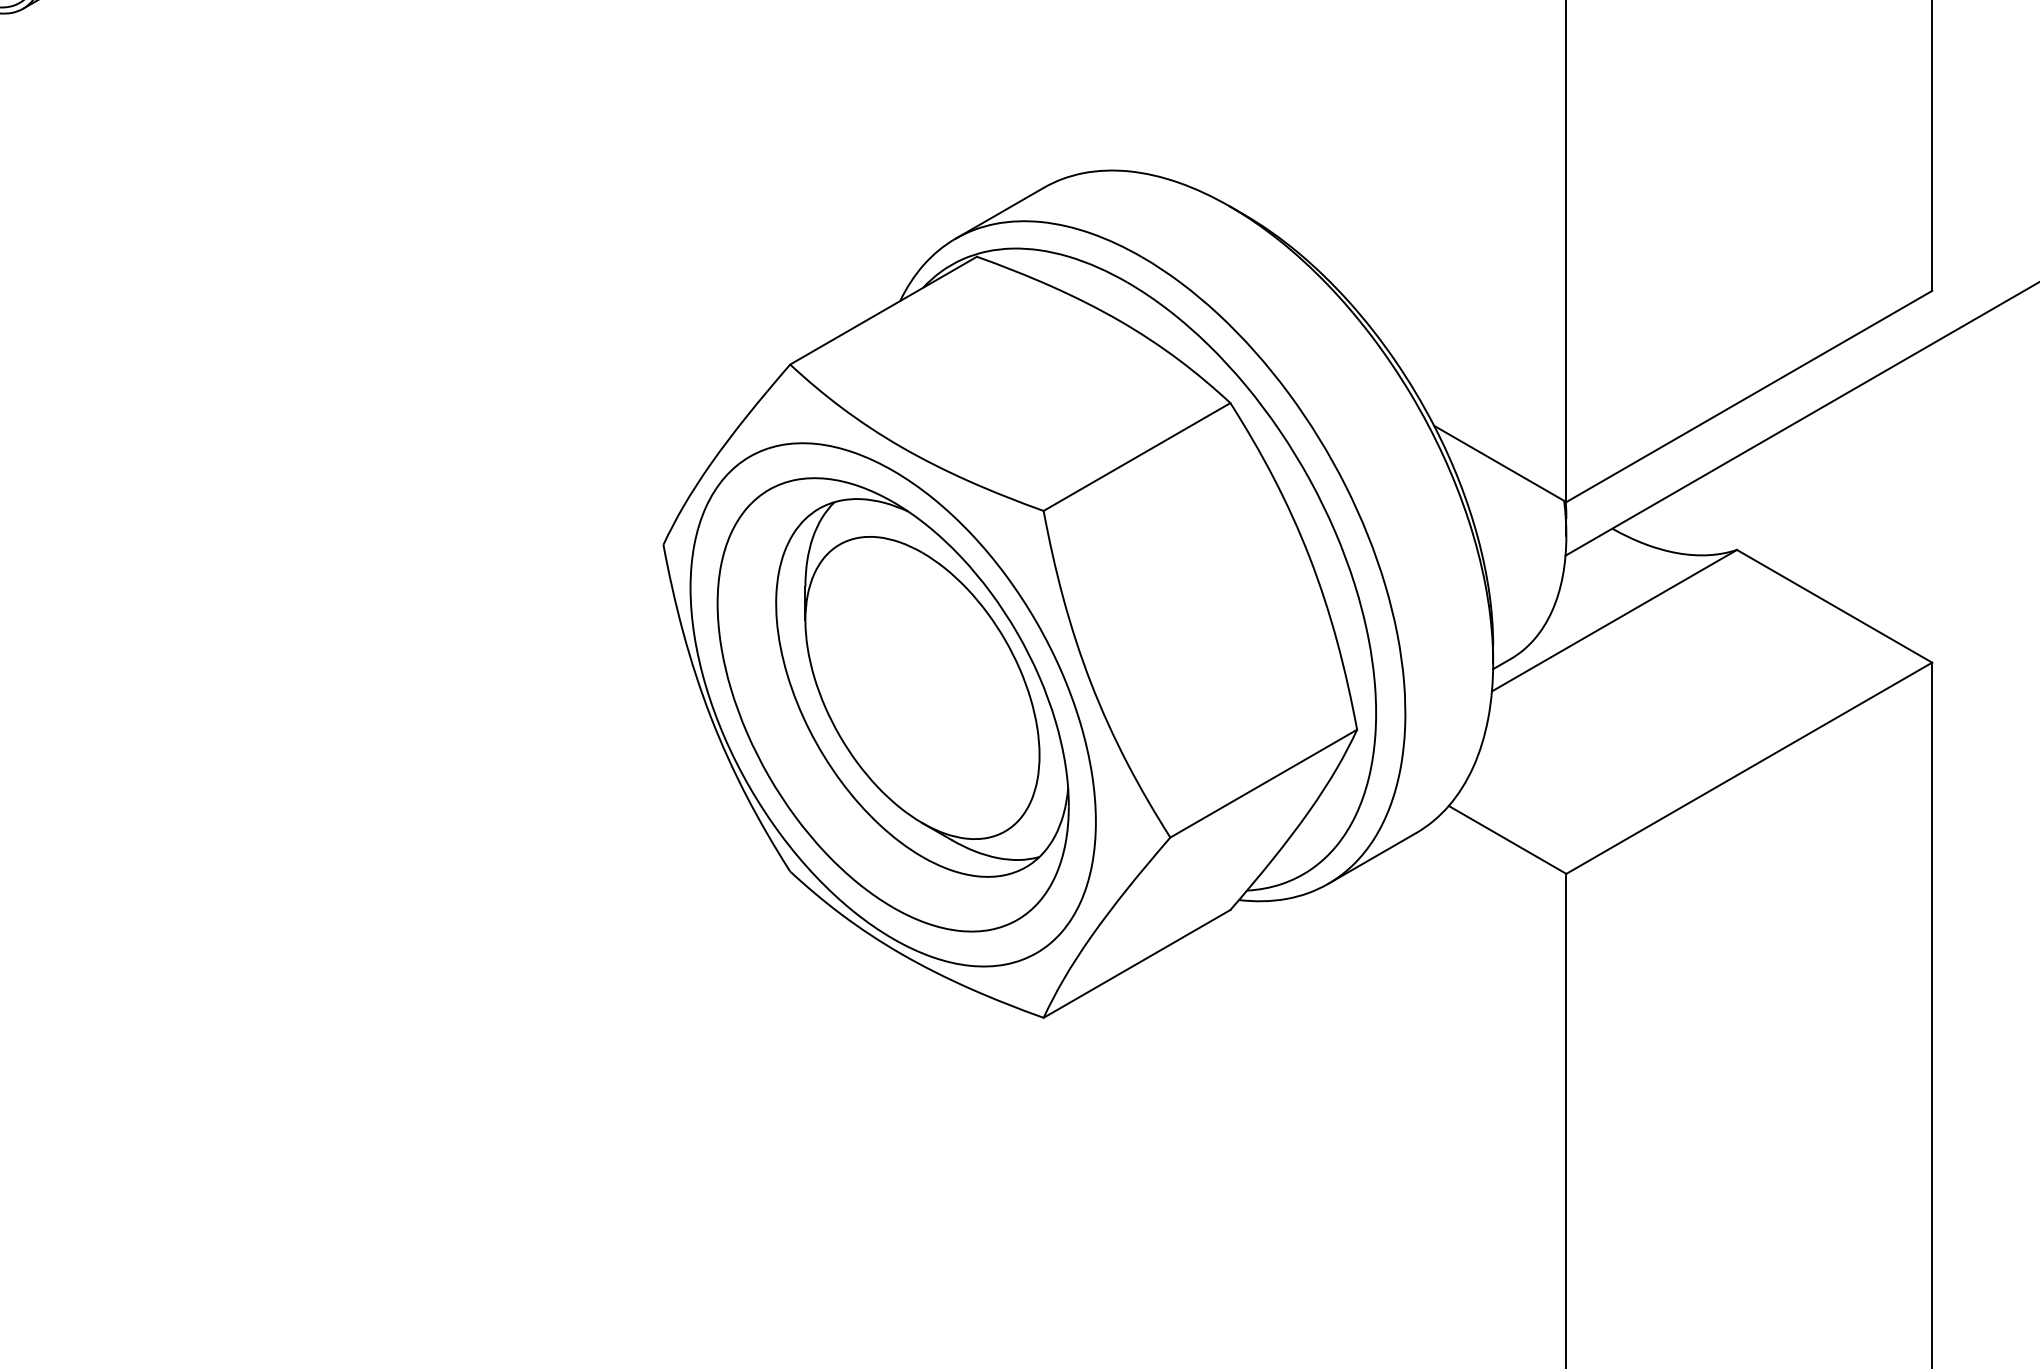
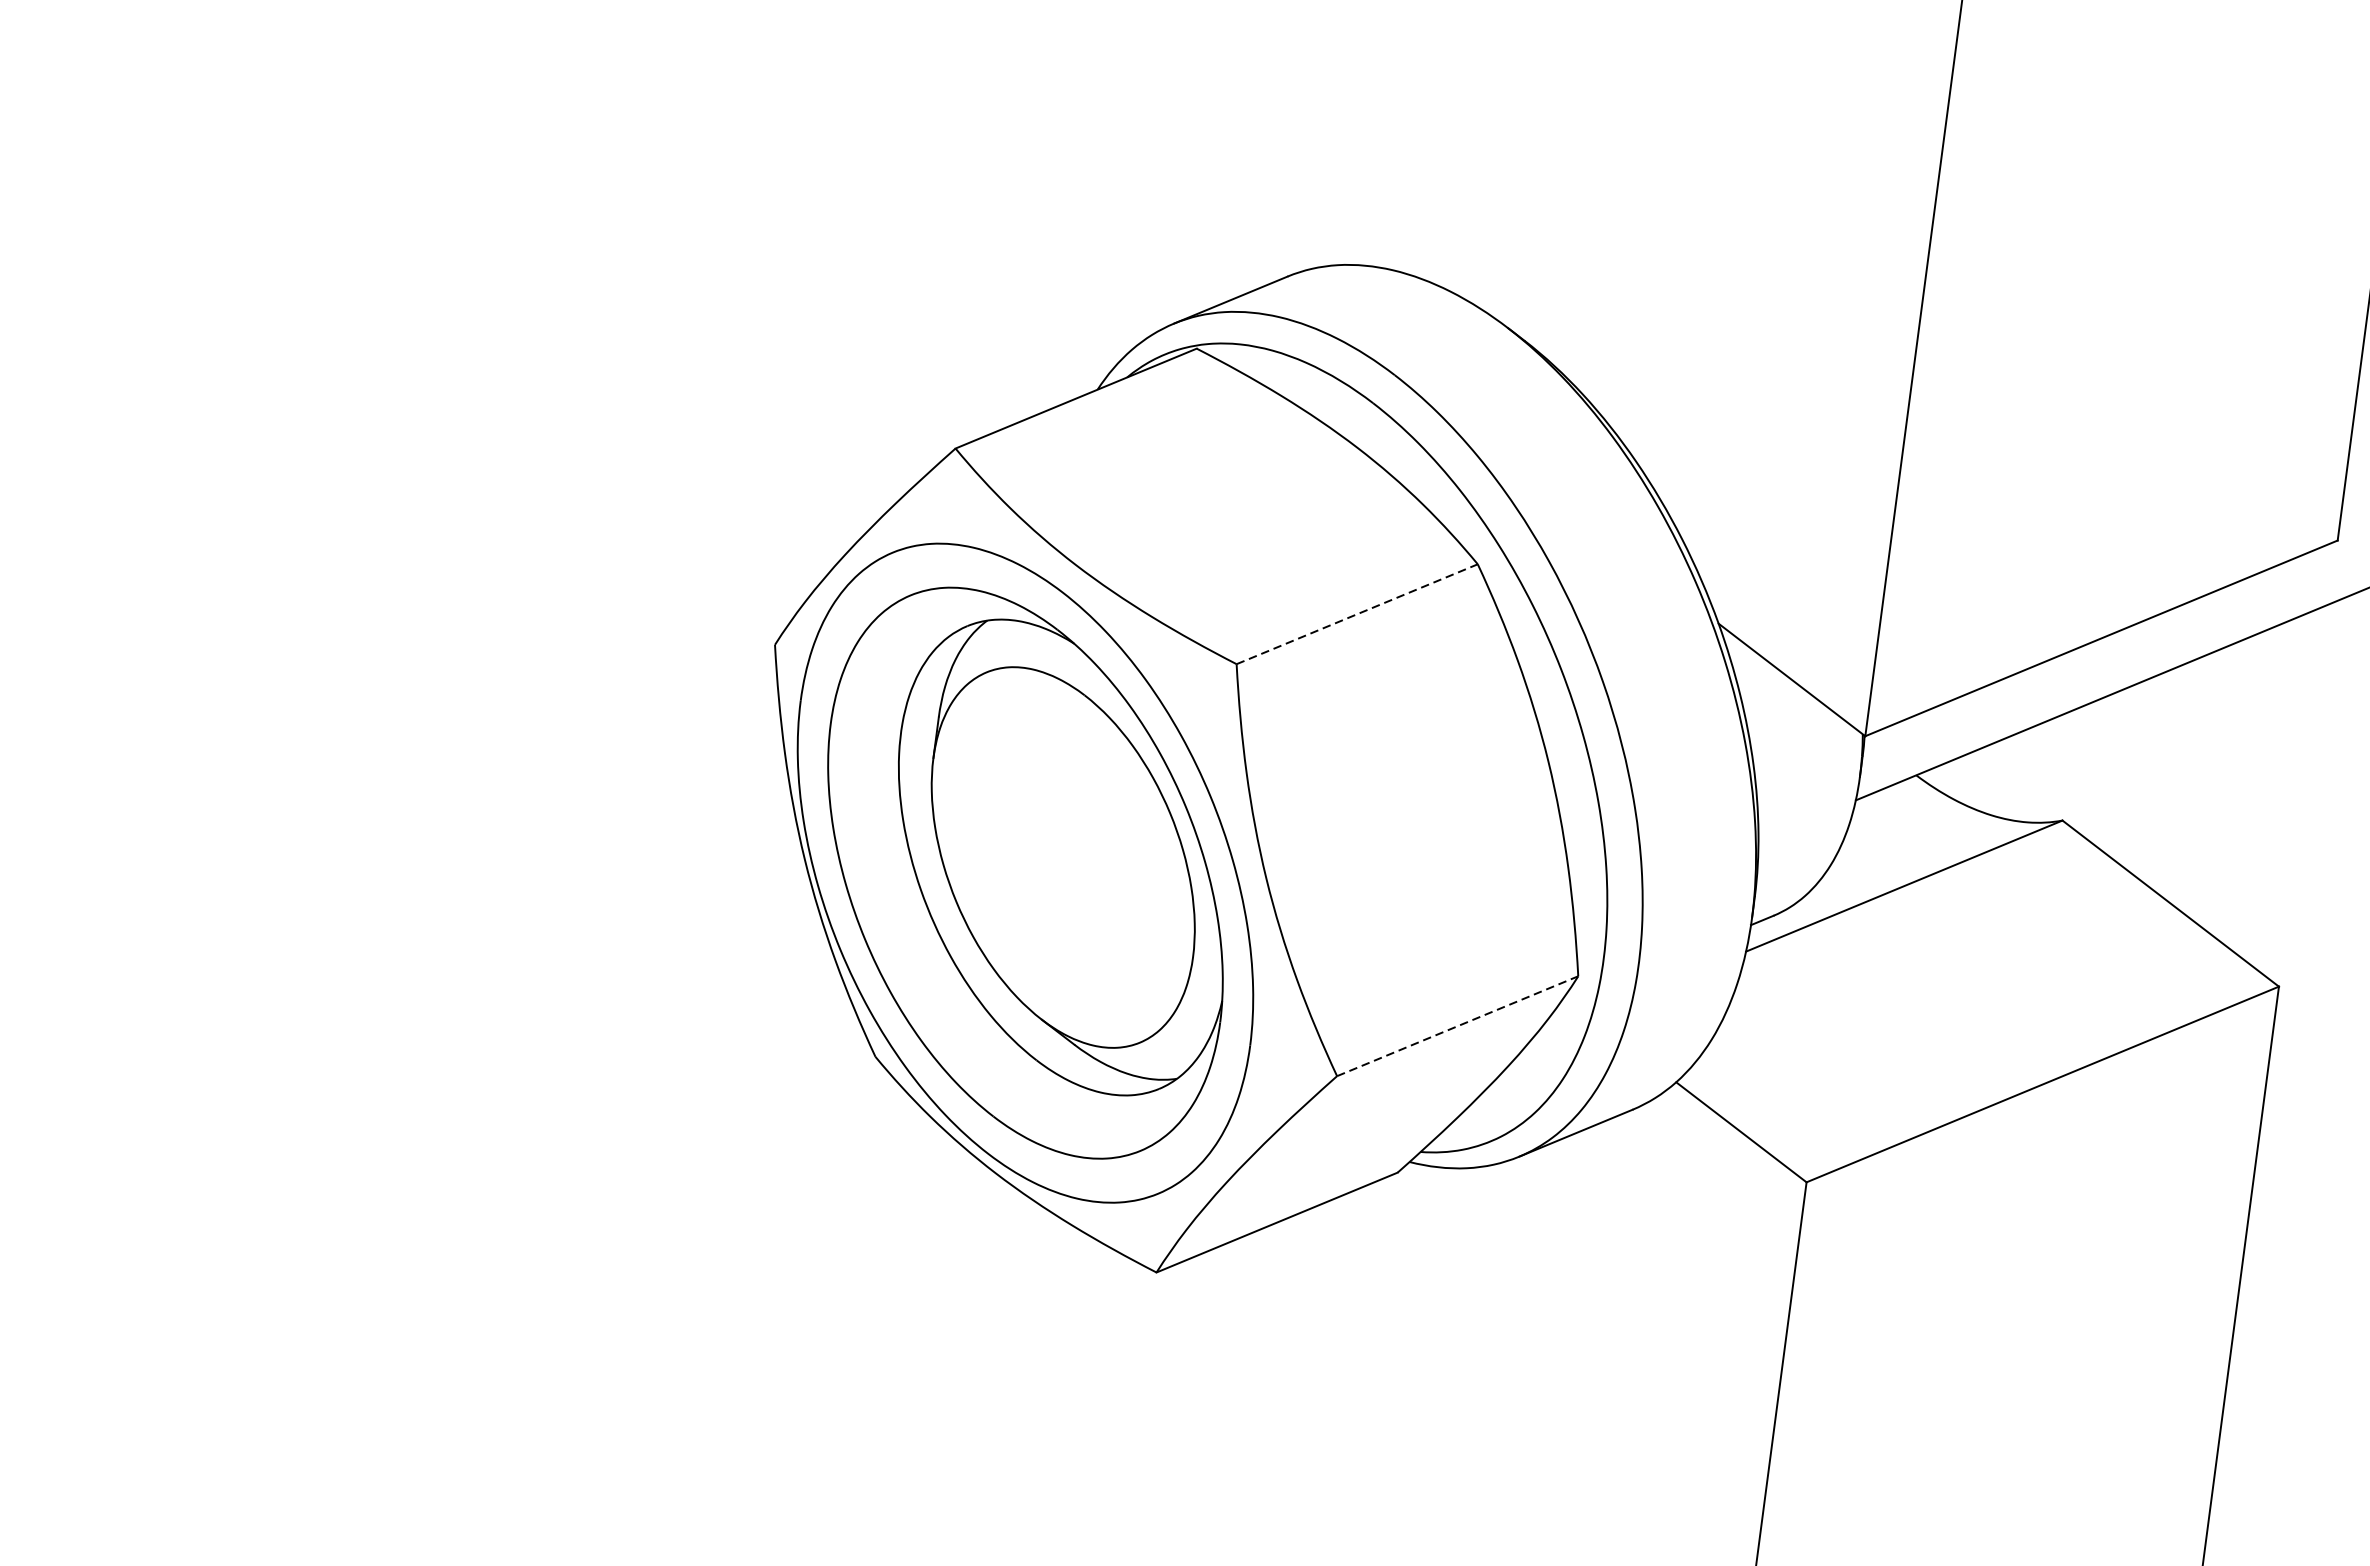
line: (1137, 457) -> (1357, 614), solid -> dashed
line: (1263, 783) -> (1457, 1026), solid -> dashed

